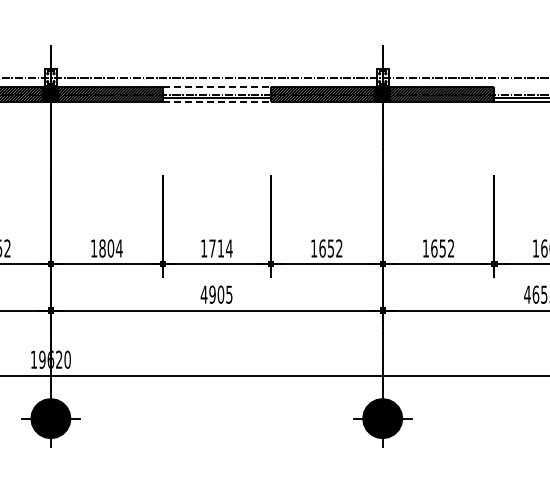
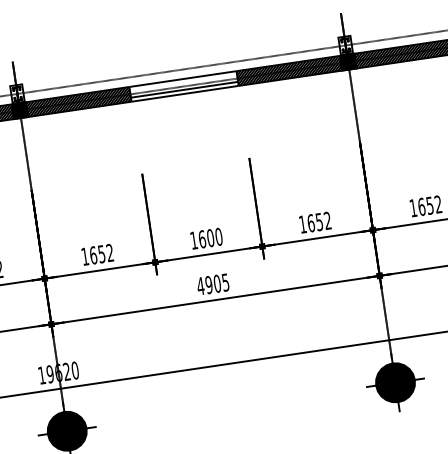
line: (217, 87) -> (183, 79), dashed -> solid
line: (217, 102) -> (185, 94), dashed -> solid
text: (110, 248) -> (101, 254), 1804 -> 1652
text: (220, 248) -> (210, 238), 1714 -> 1600

